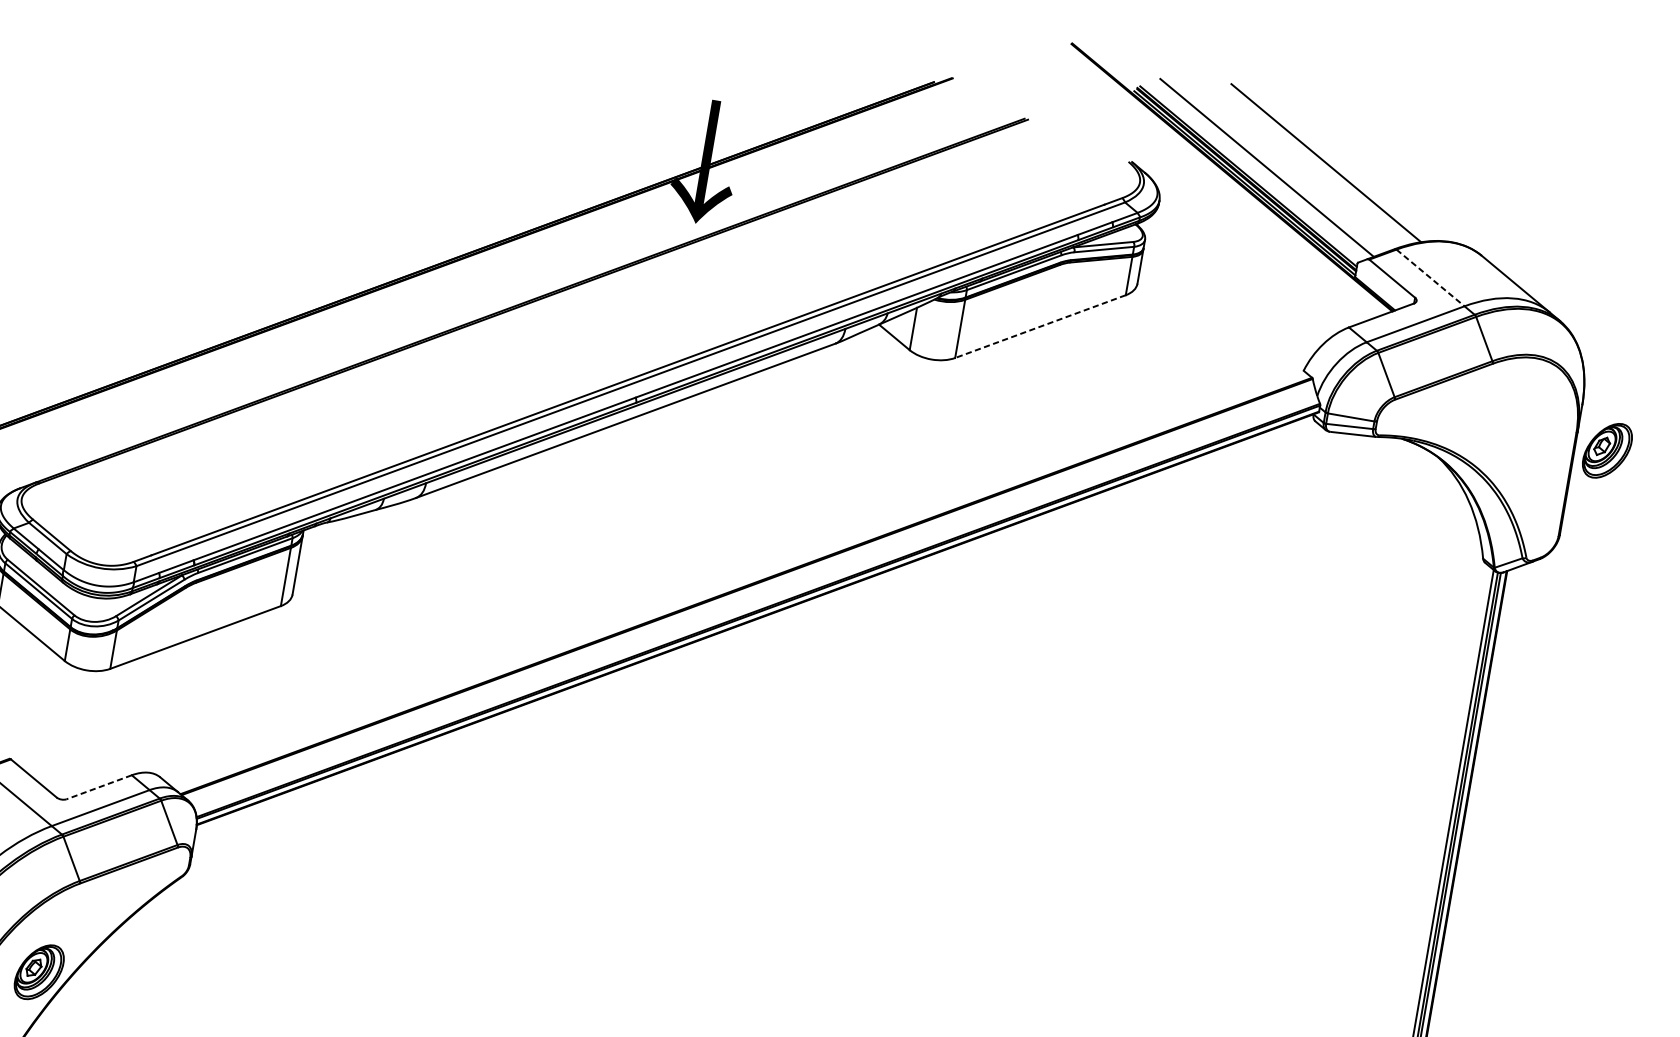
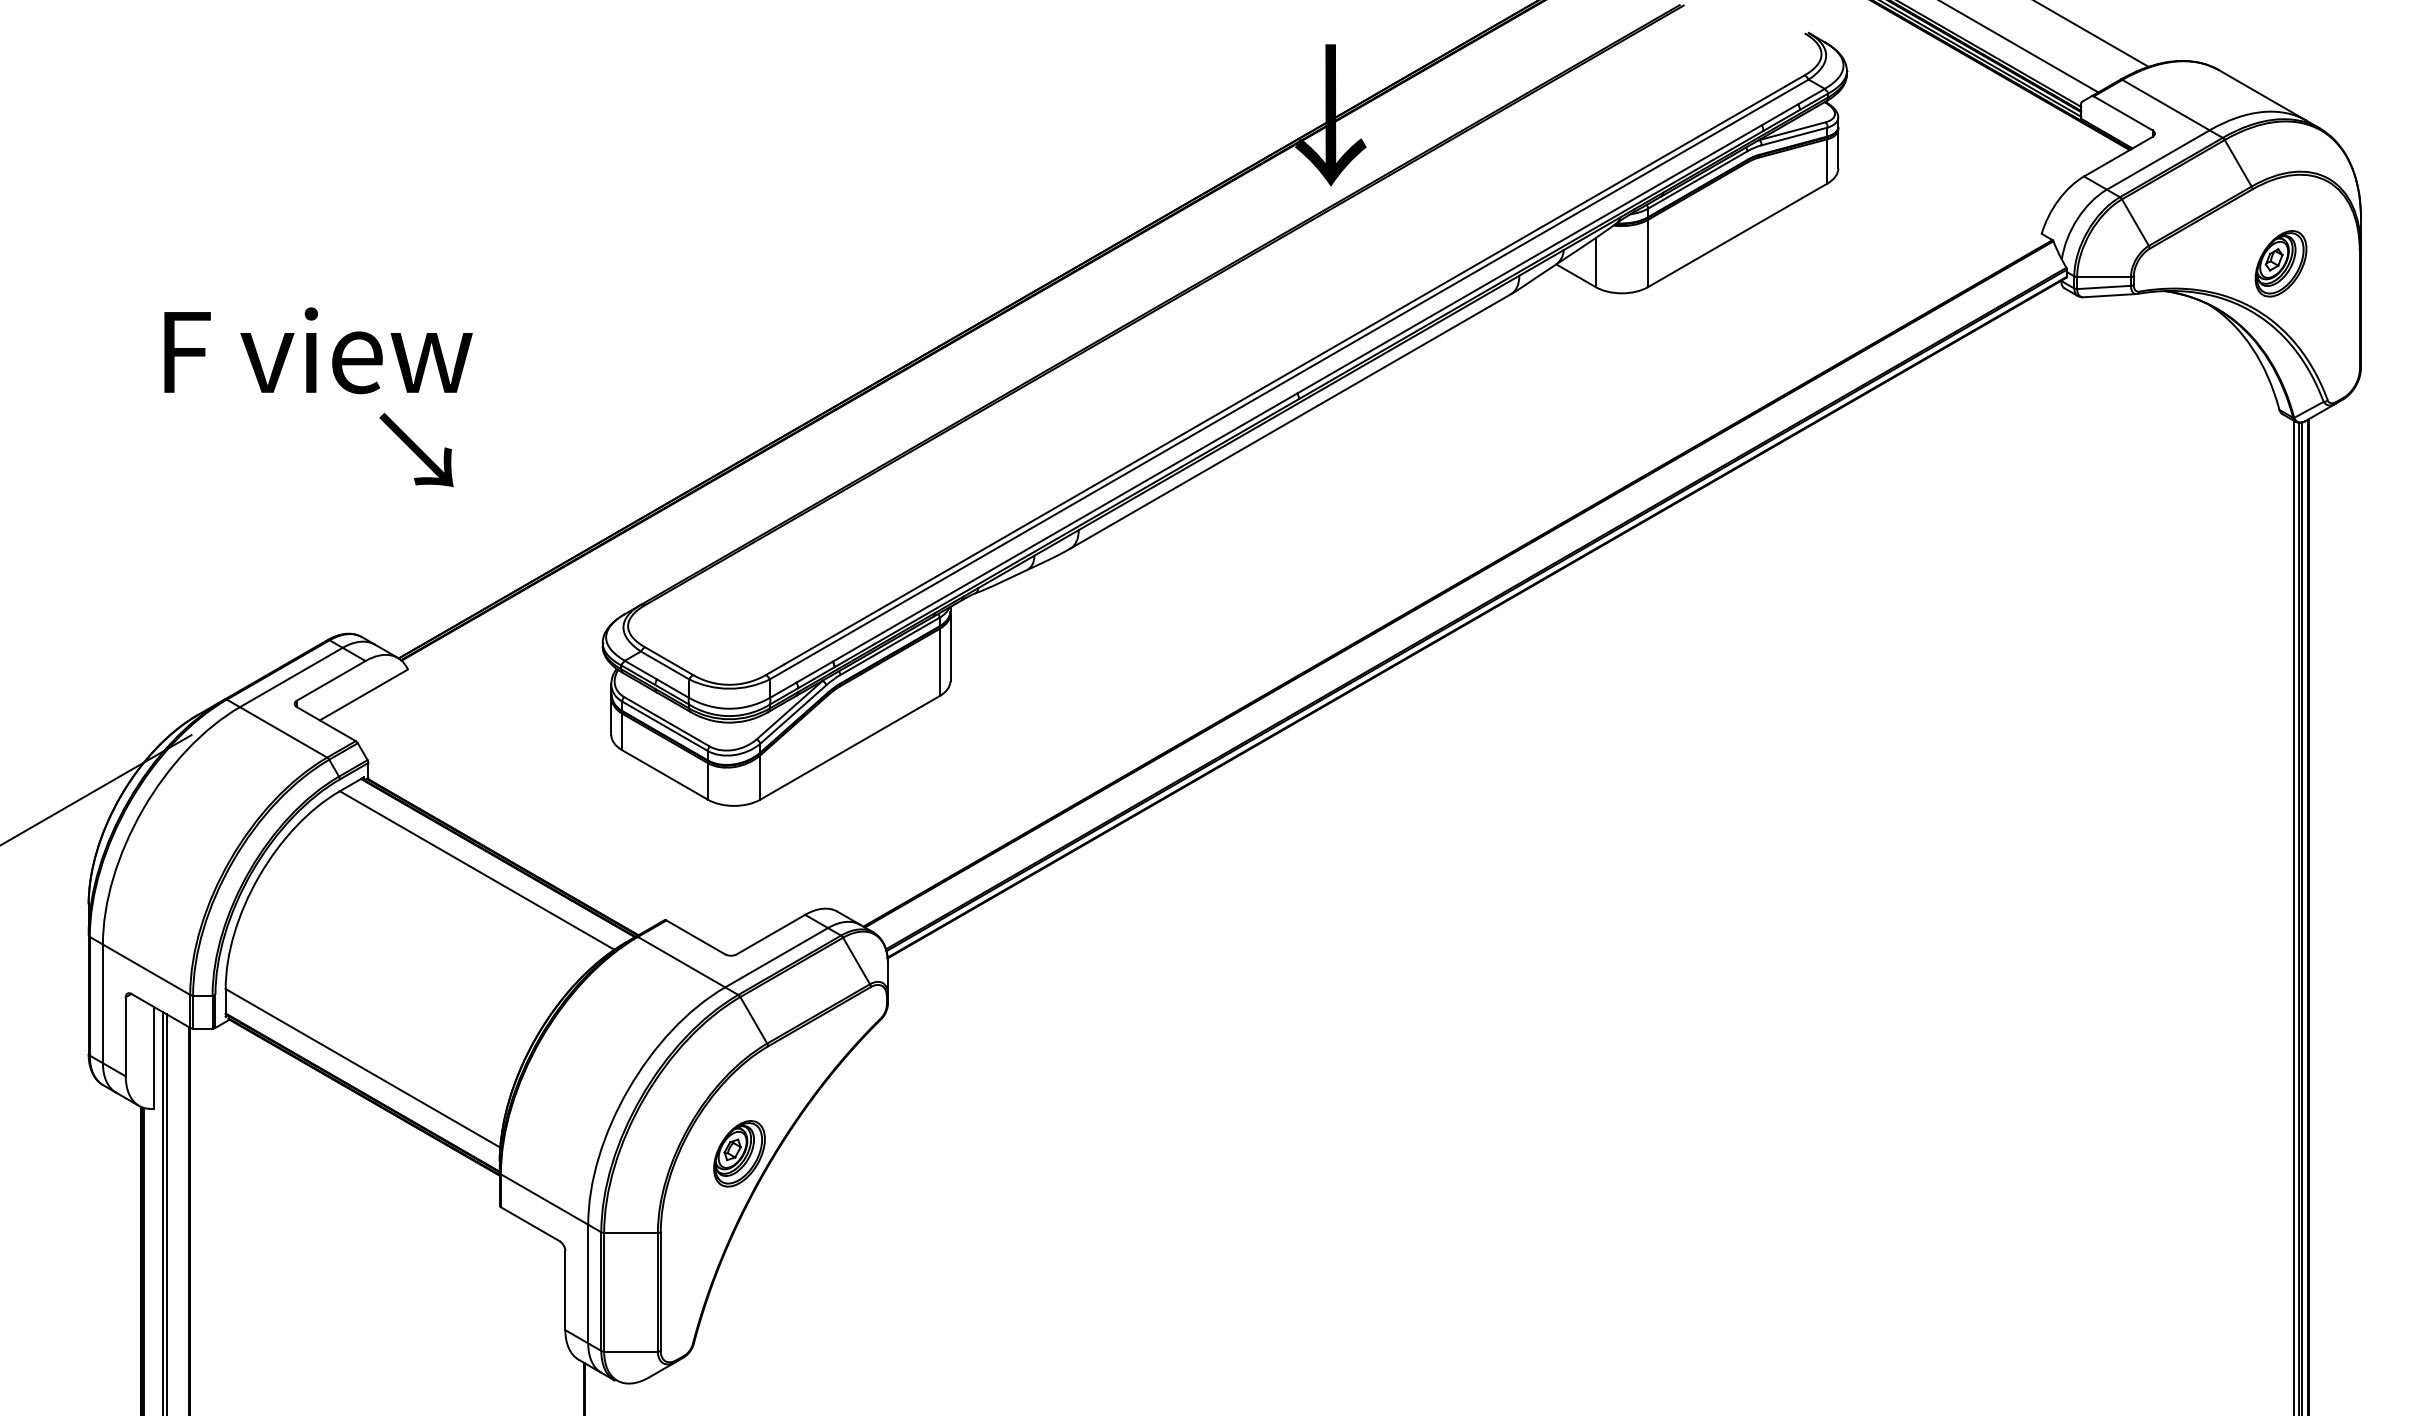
line: (1430, 278) -> (2166, 105), dashed -> solid
line: (1040, 326) -> (1737, 235), dashed -> solid
part: (1607, 450) -> (2280, 263), moved
line: (98, 787) -> (770, 934), dashed -> solid

